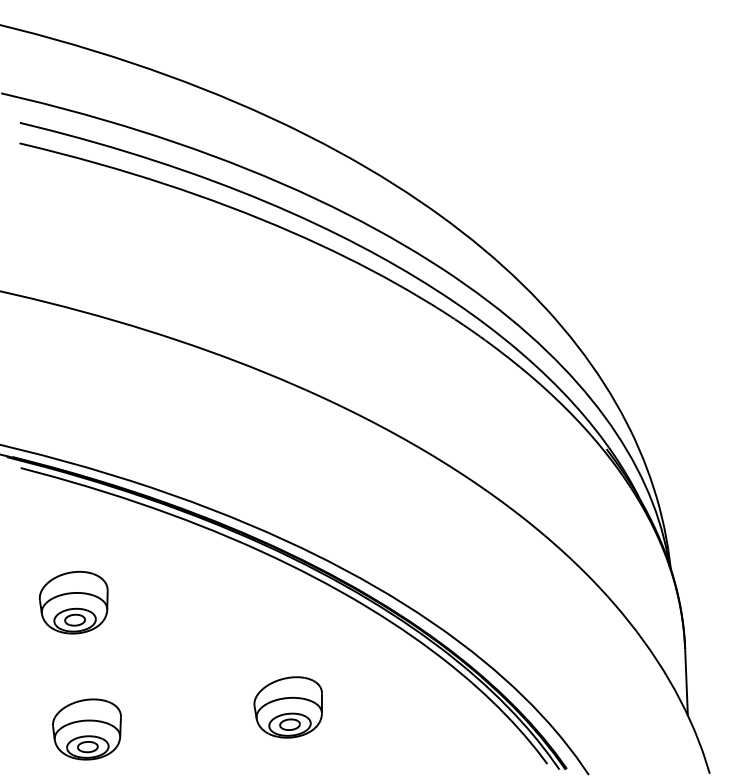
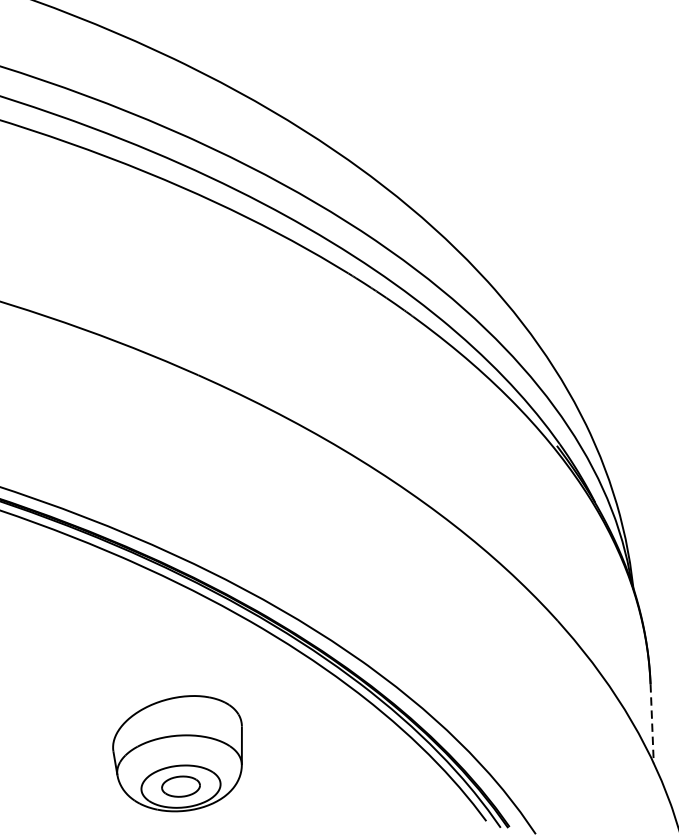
line: (686, 682) -> (652, 723), solid -> dashed
part: (287, 707) -> (176, 753), size x1.6

